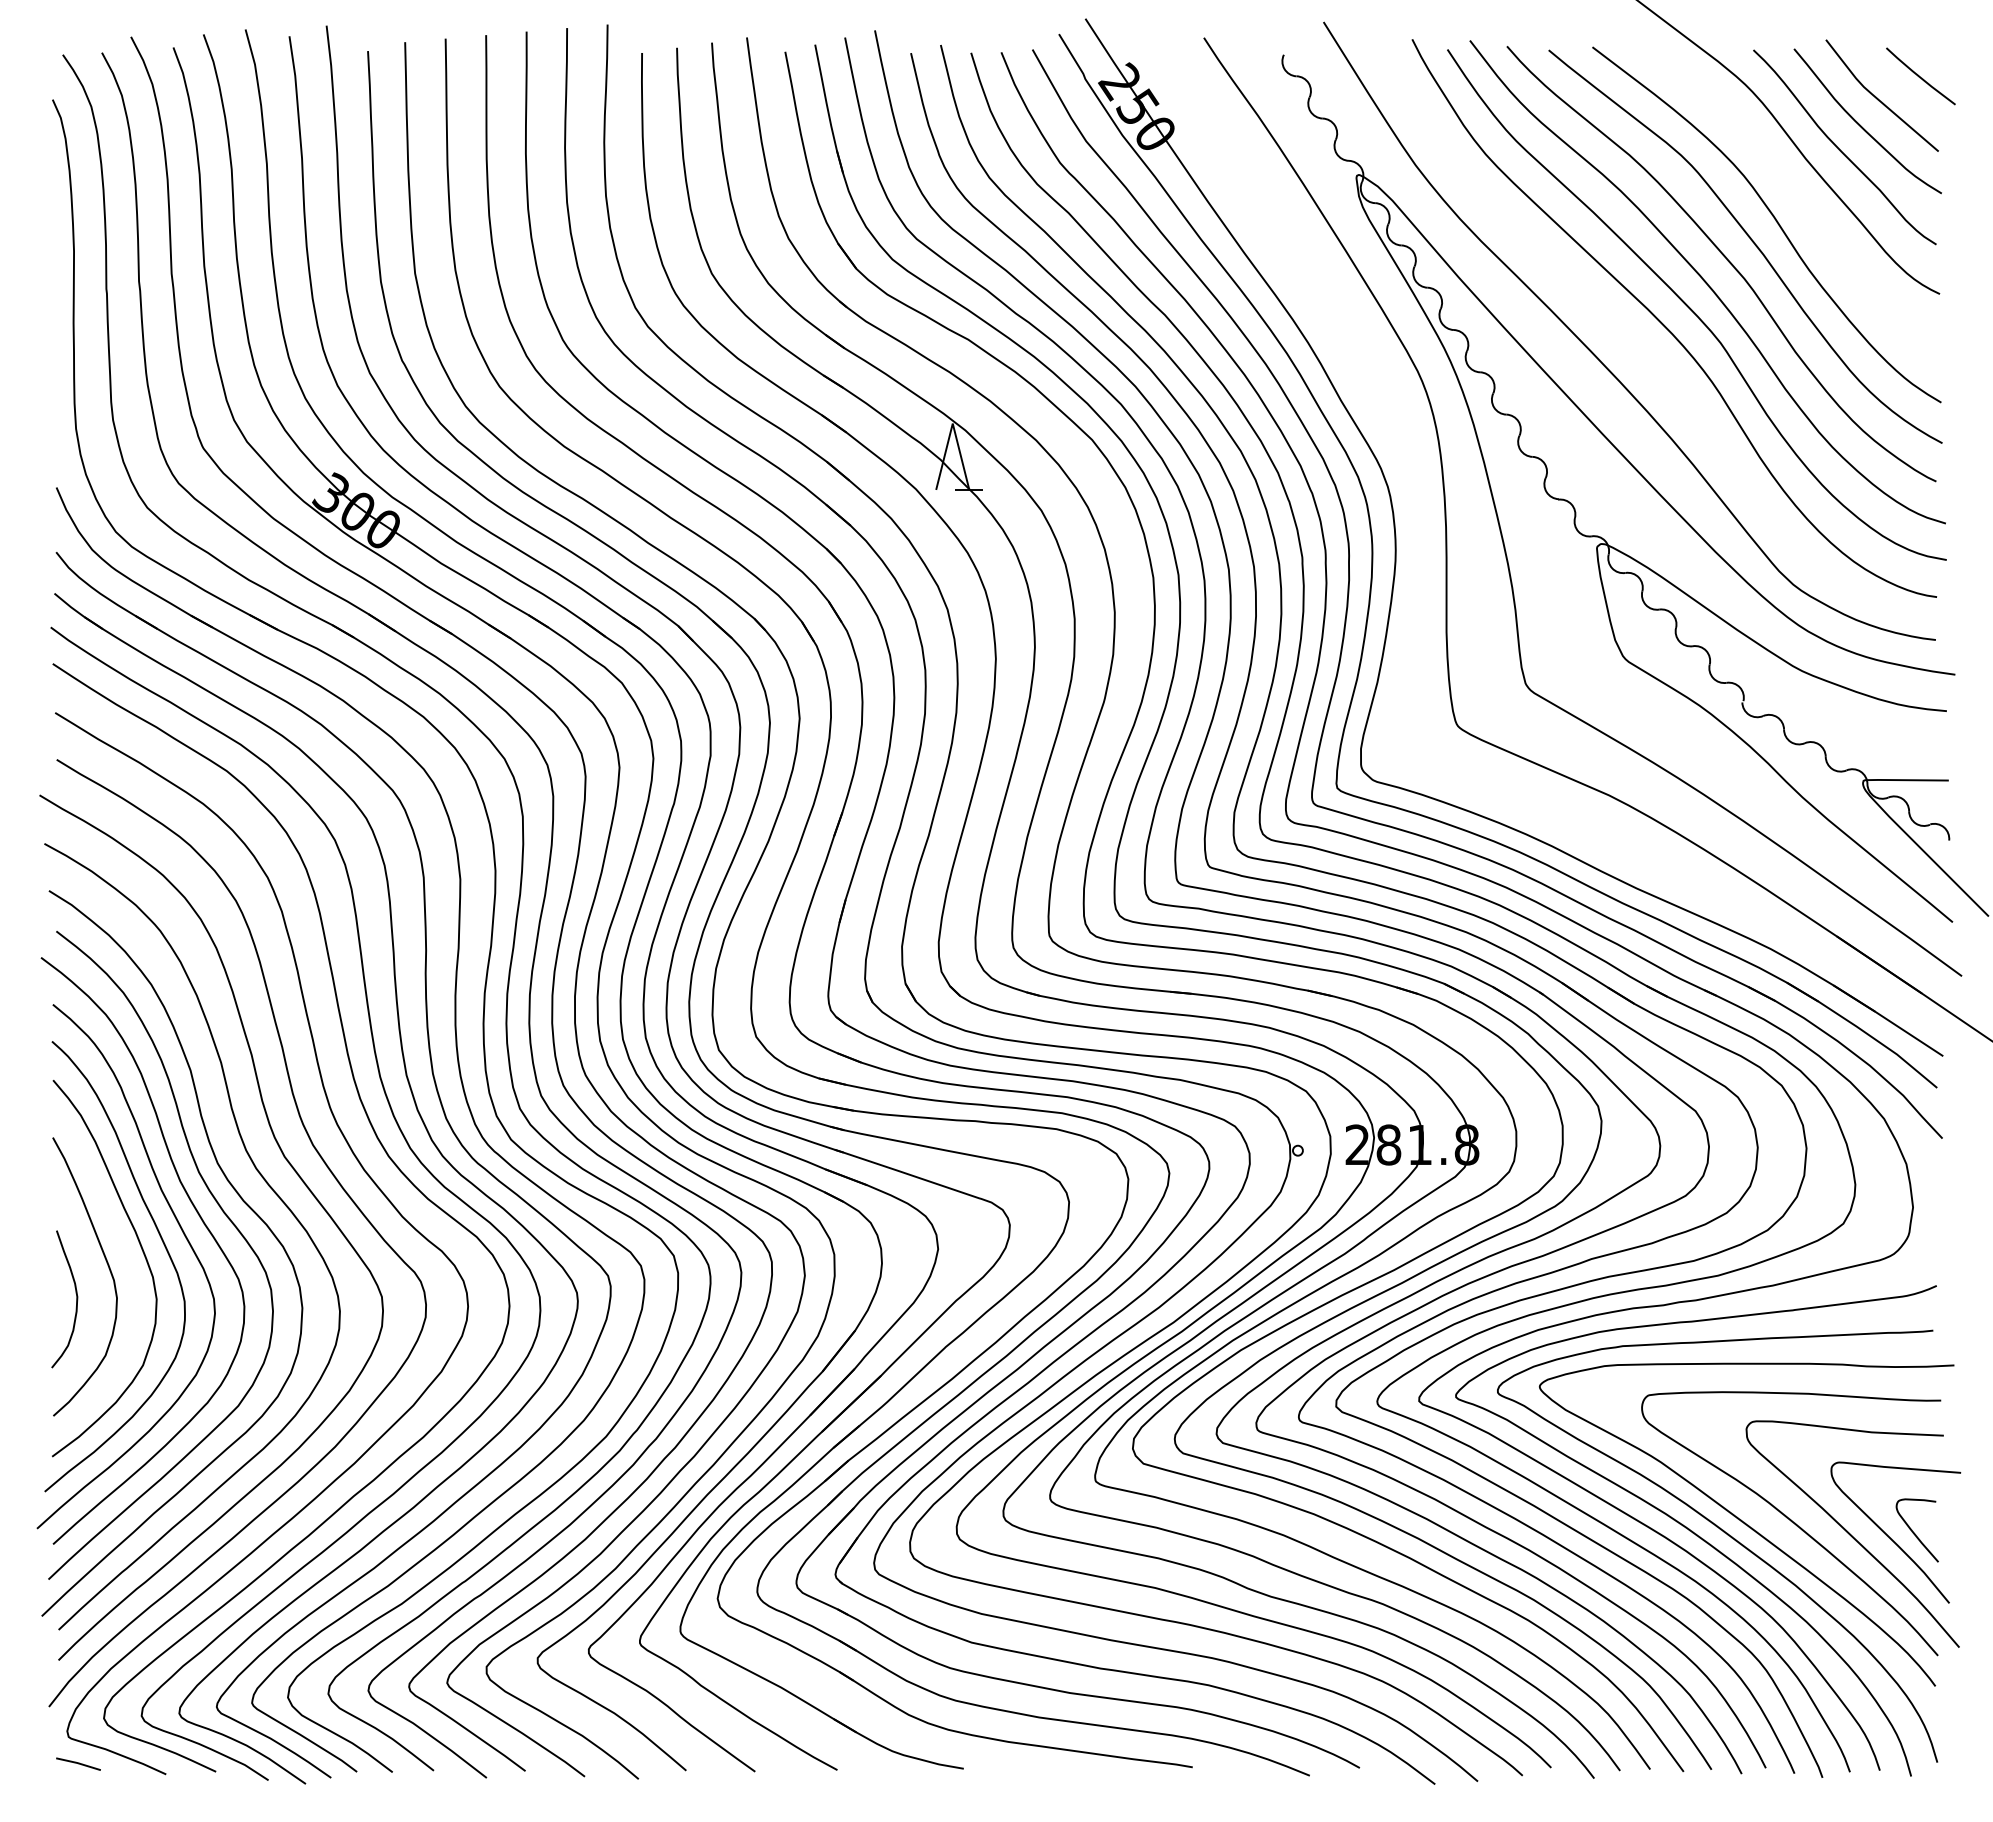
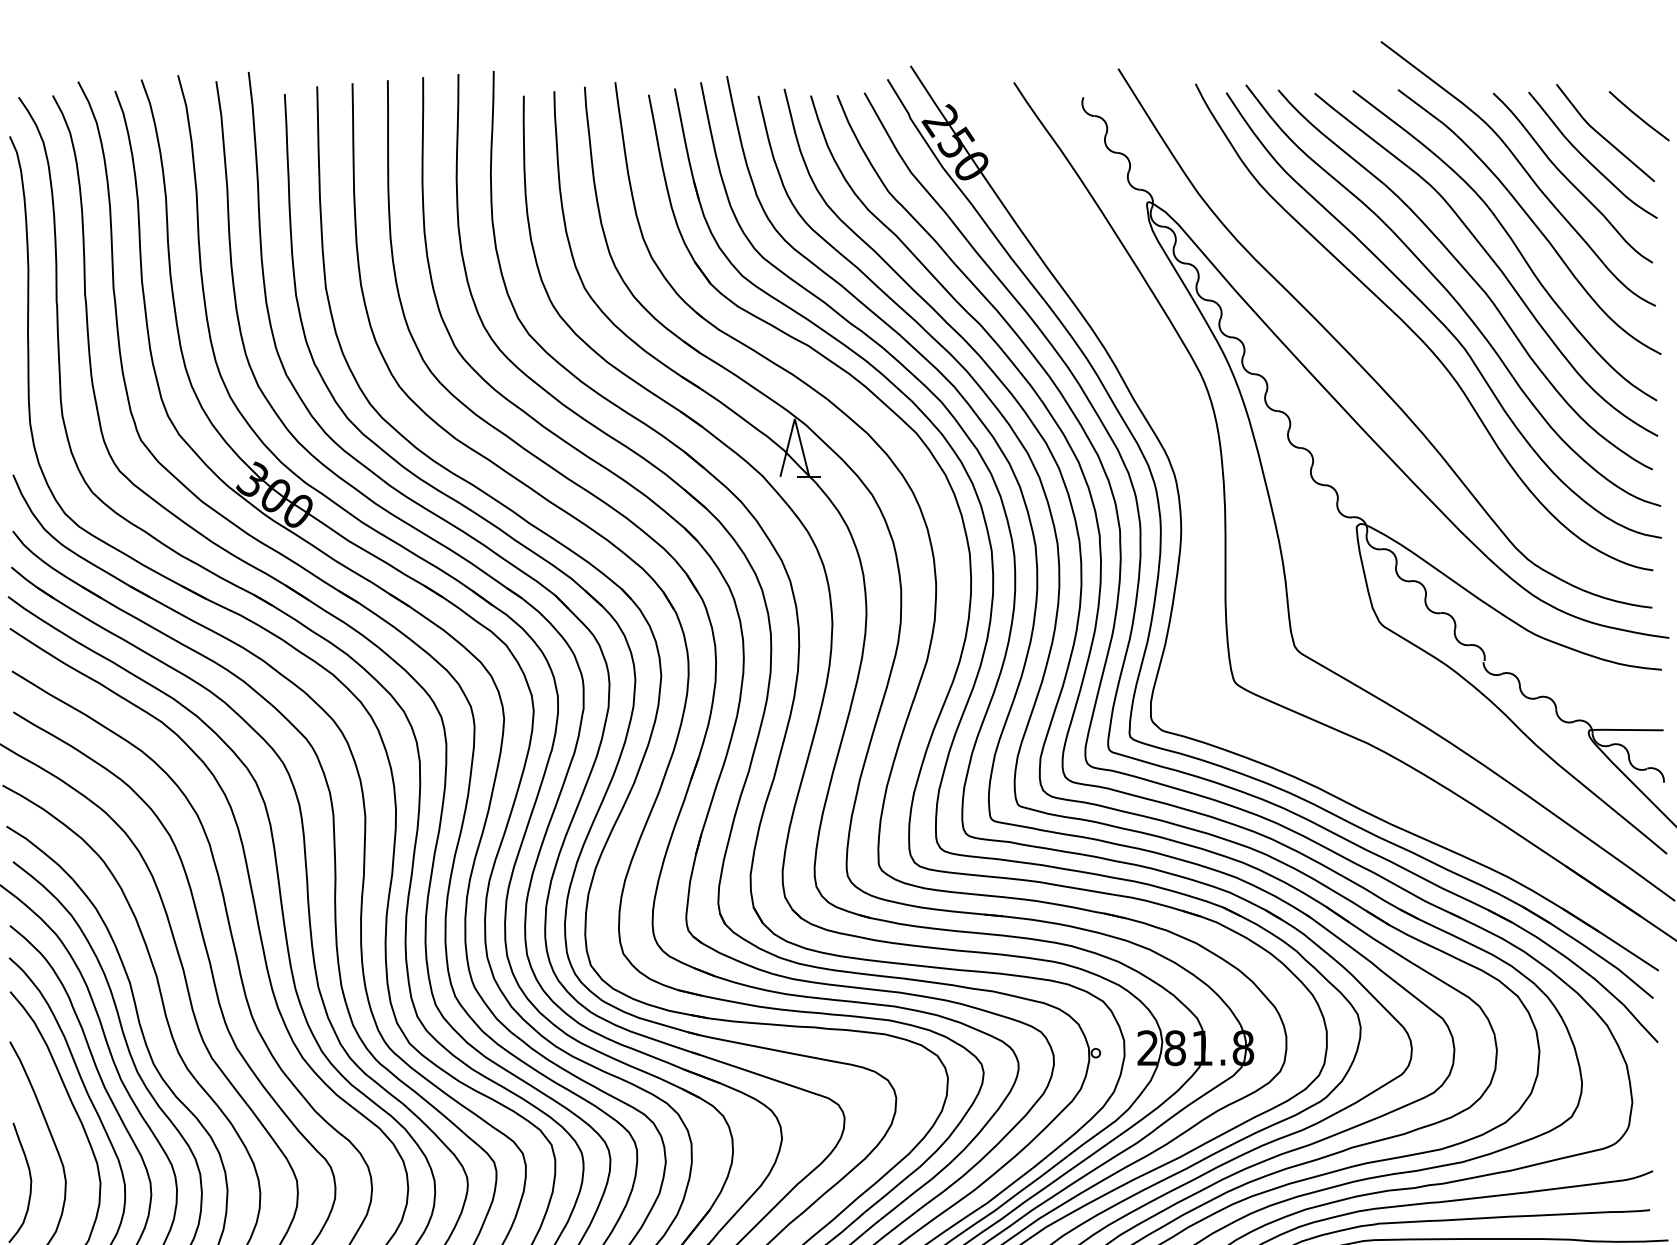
curve: (1797, 197) -> (1531, 221), added

